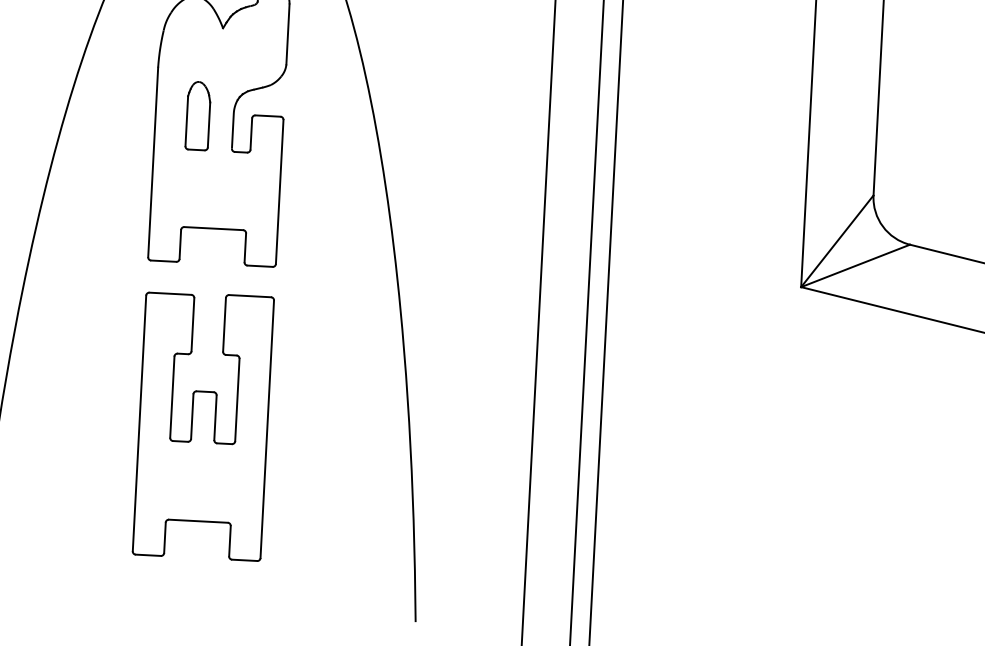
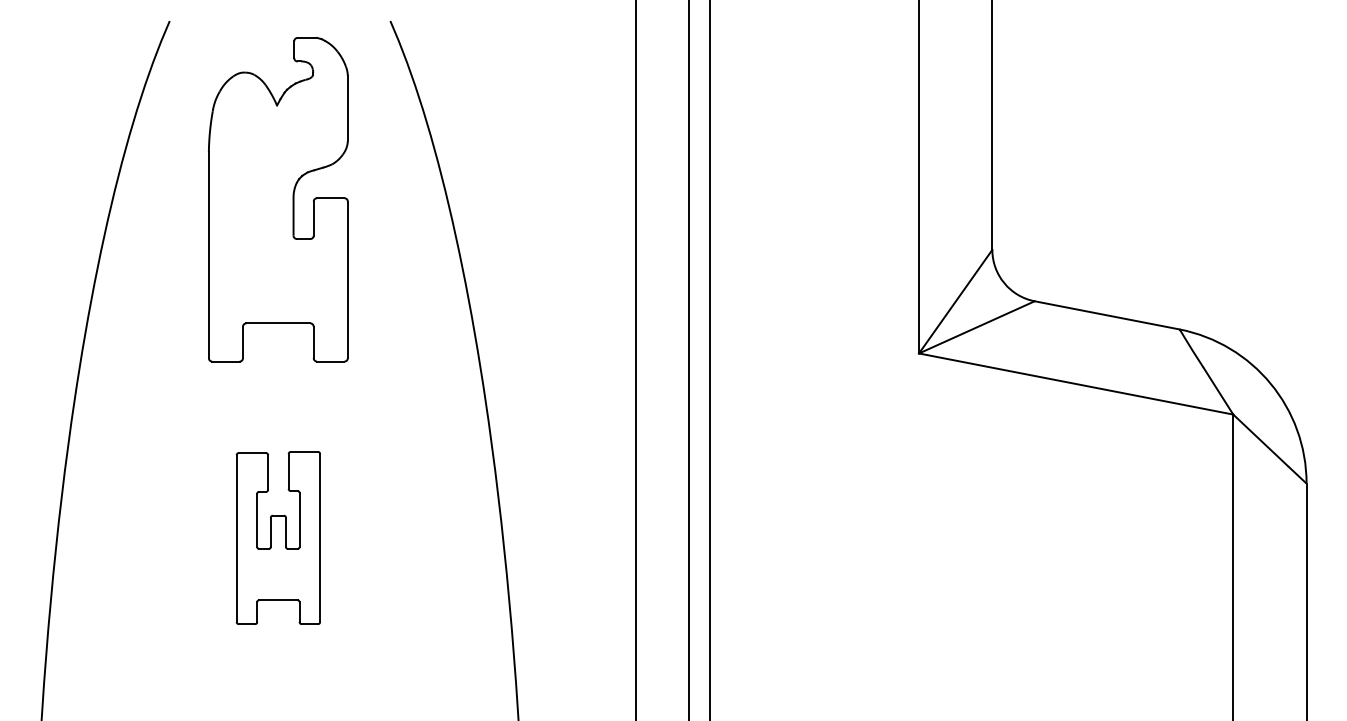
part: (198, 115) -> (255, 201), removed
part: (203, 425) -> (278, 537), size x0.6

